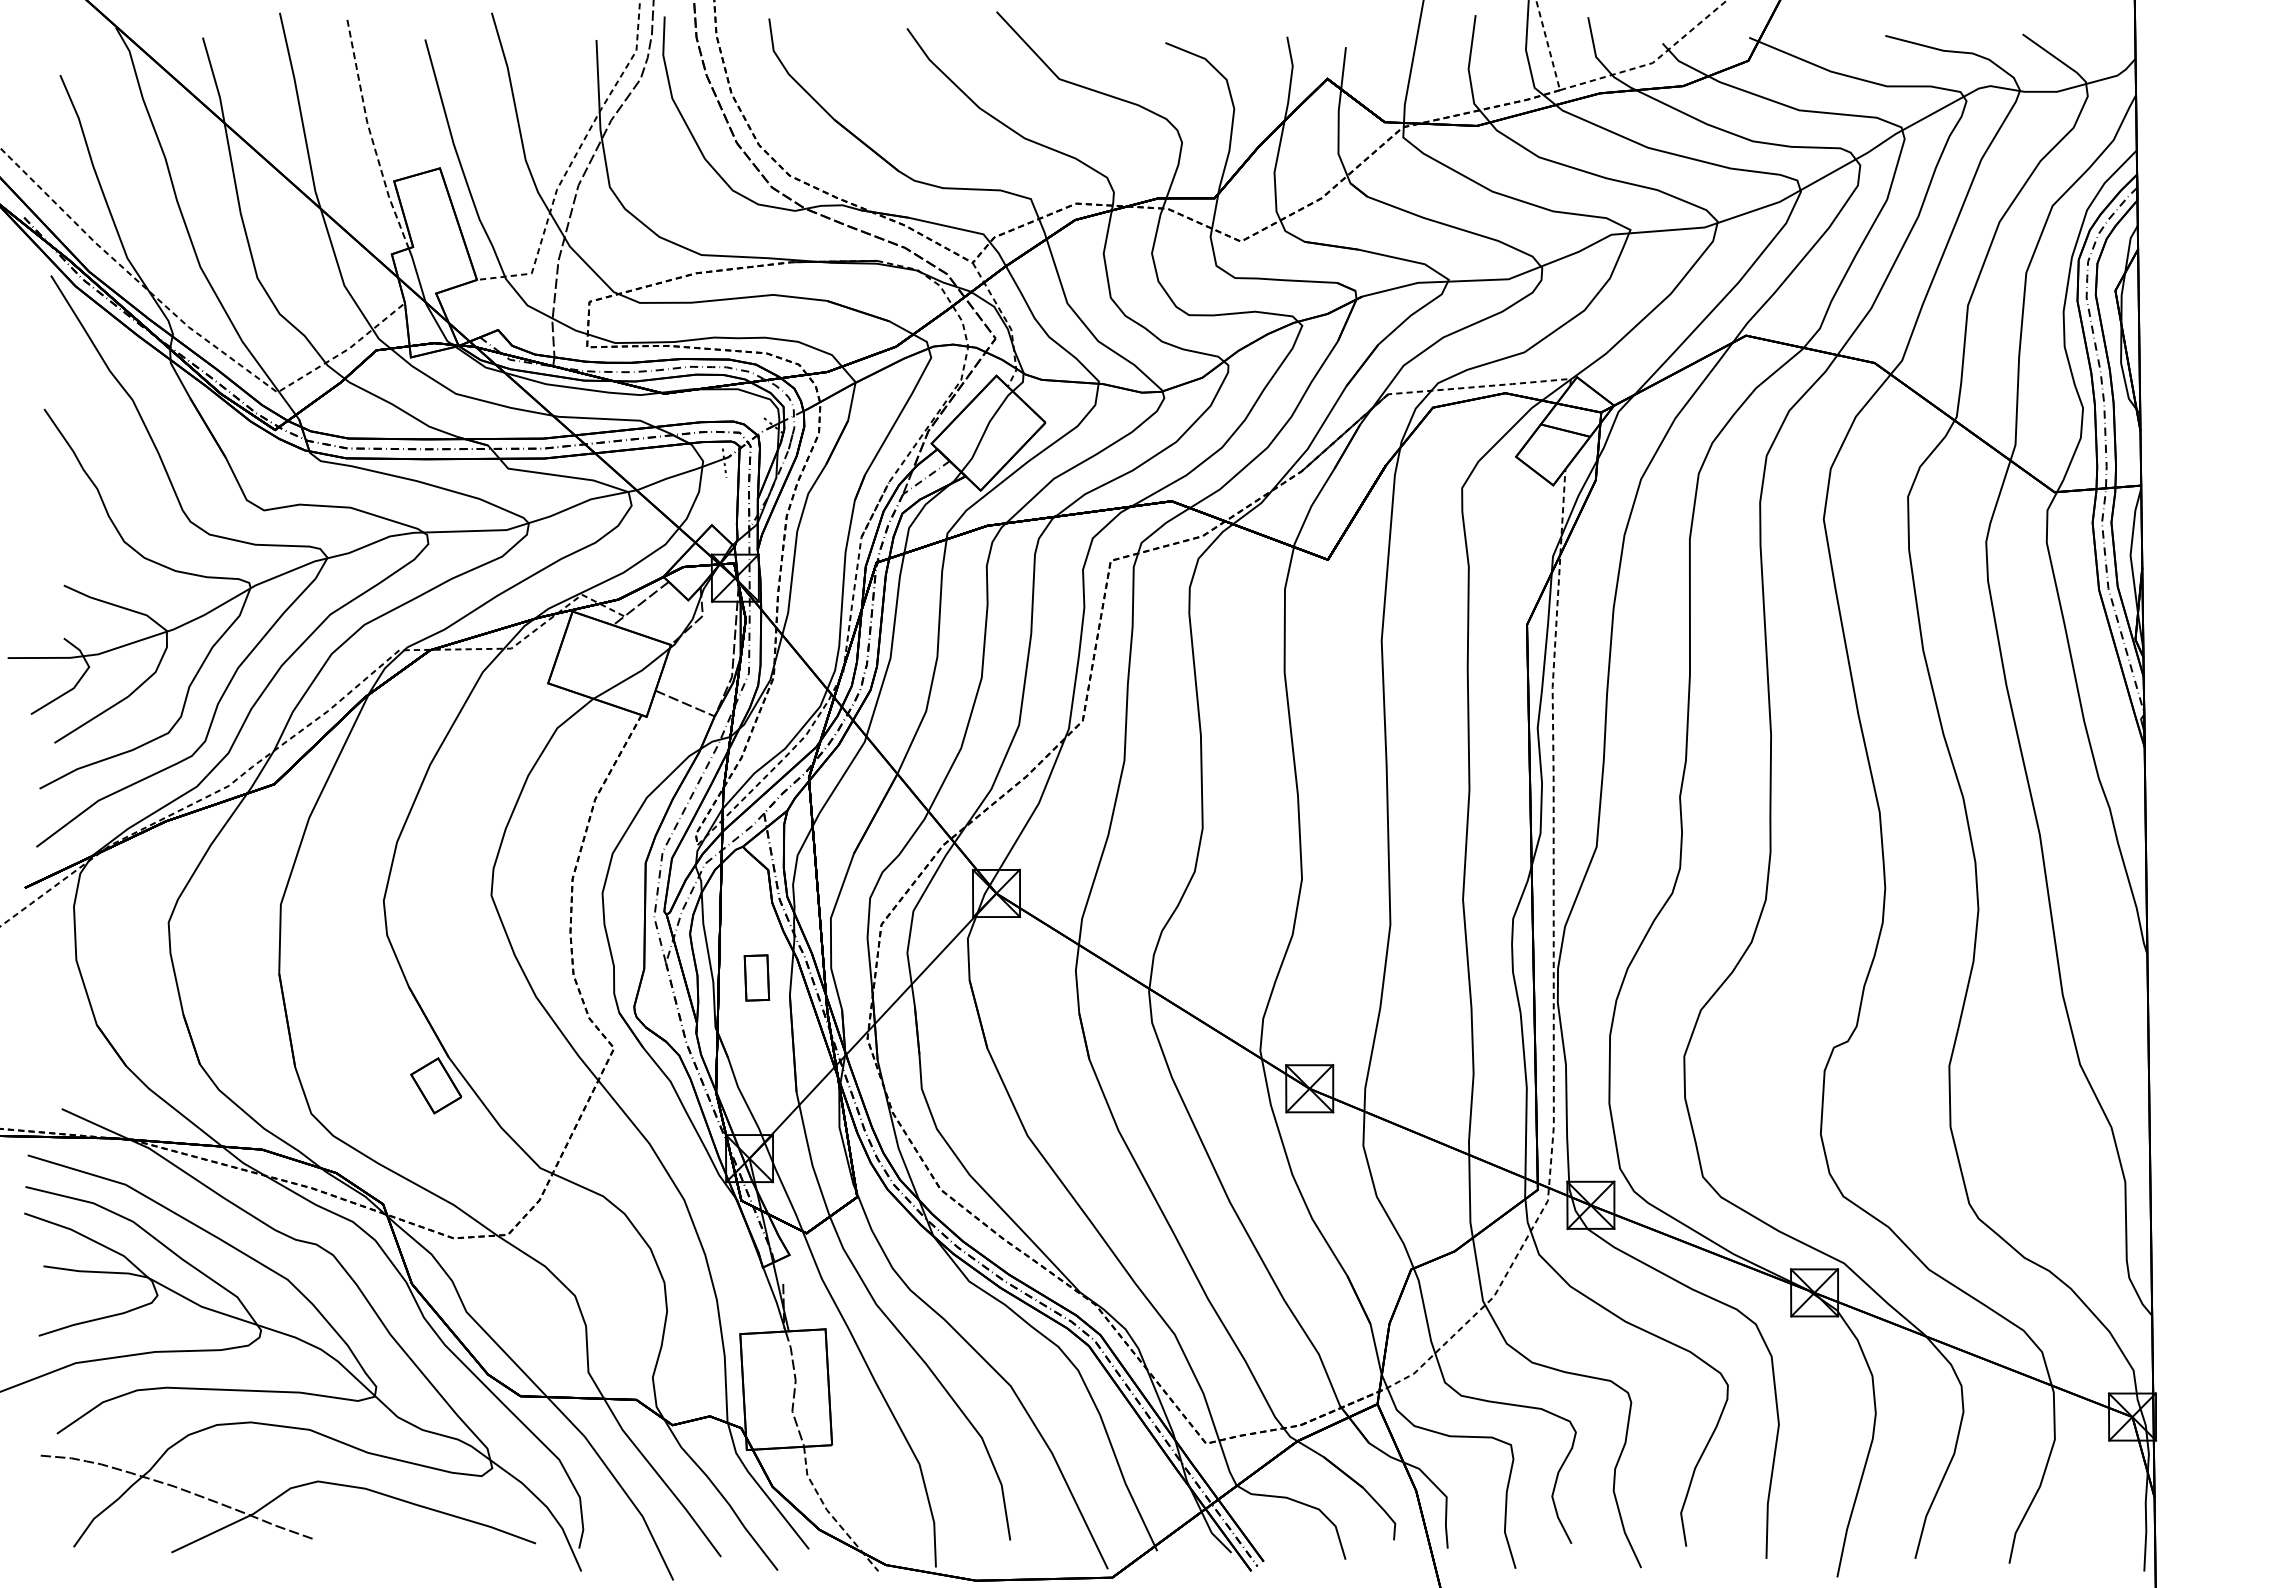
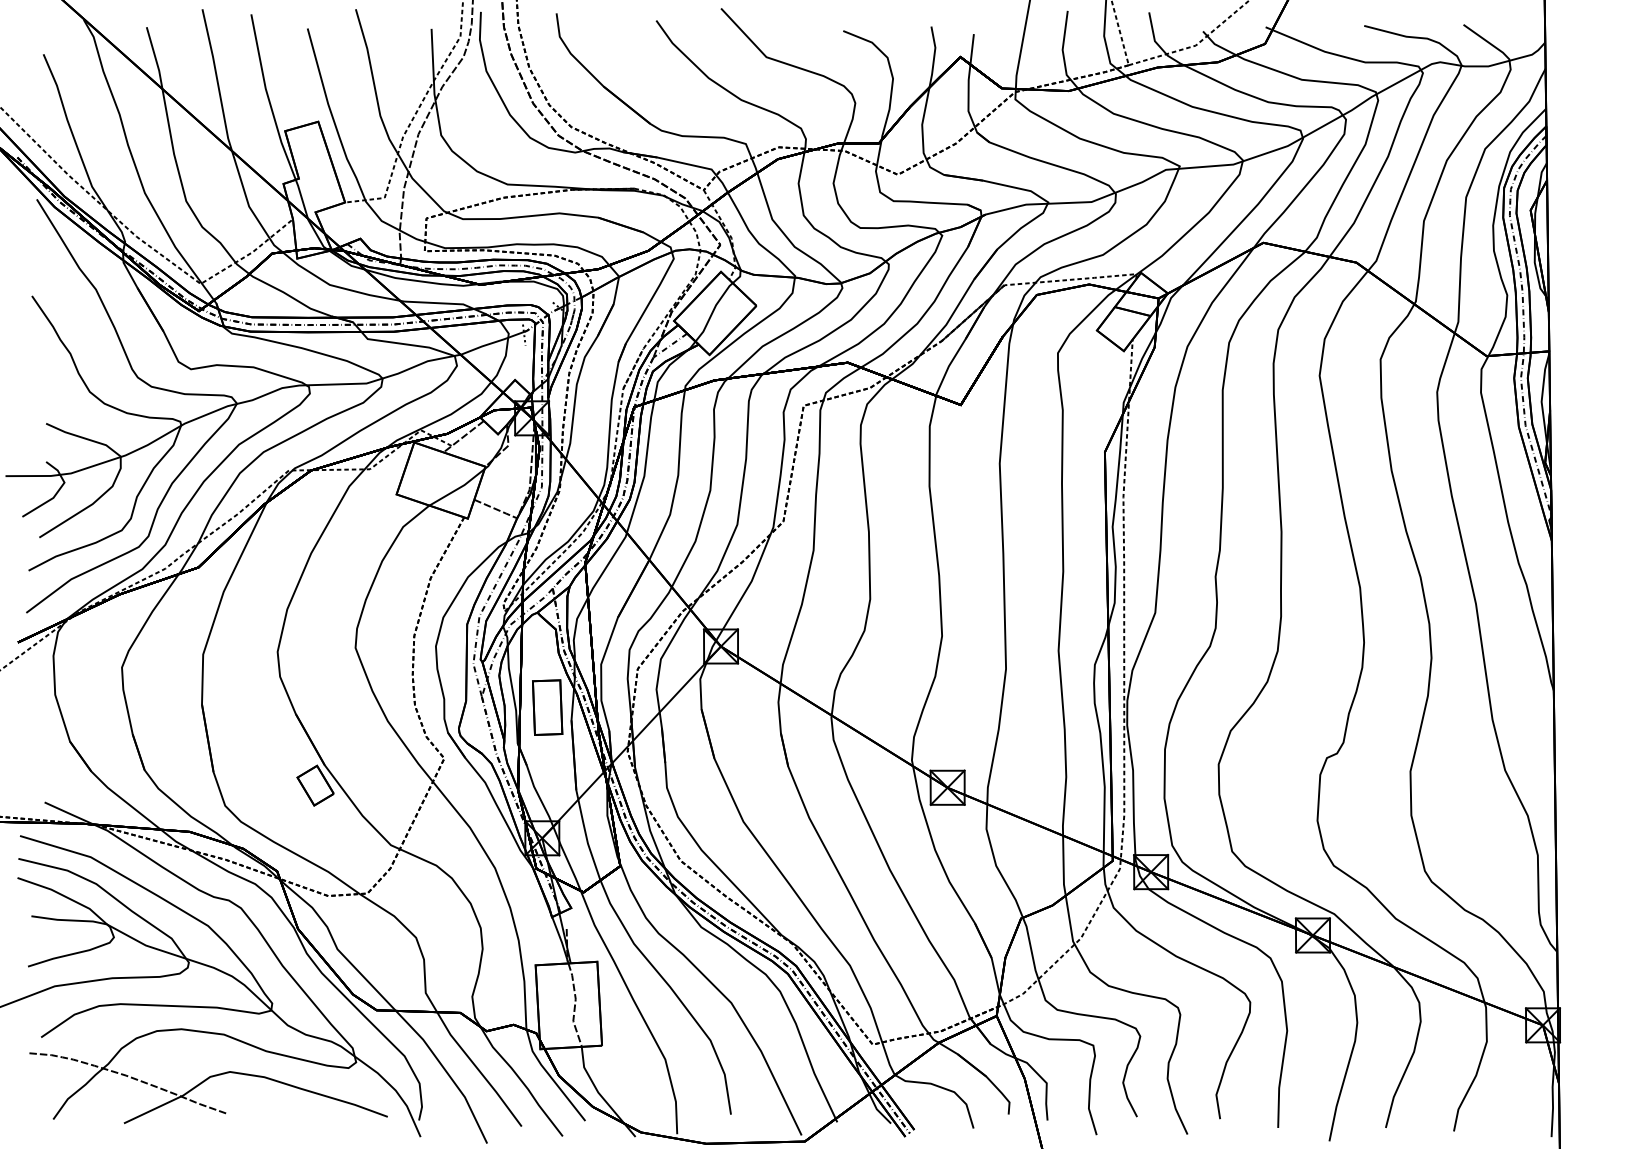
line: (371, 136) -> (268, 98), dashed -> solid
part: (756, 977) -> (547, 707), size x1.67
line: (830, 1513) -> (600, 1095), dashed -> solid

